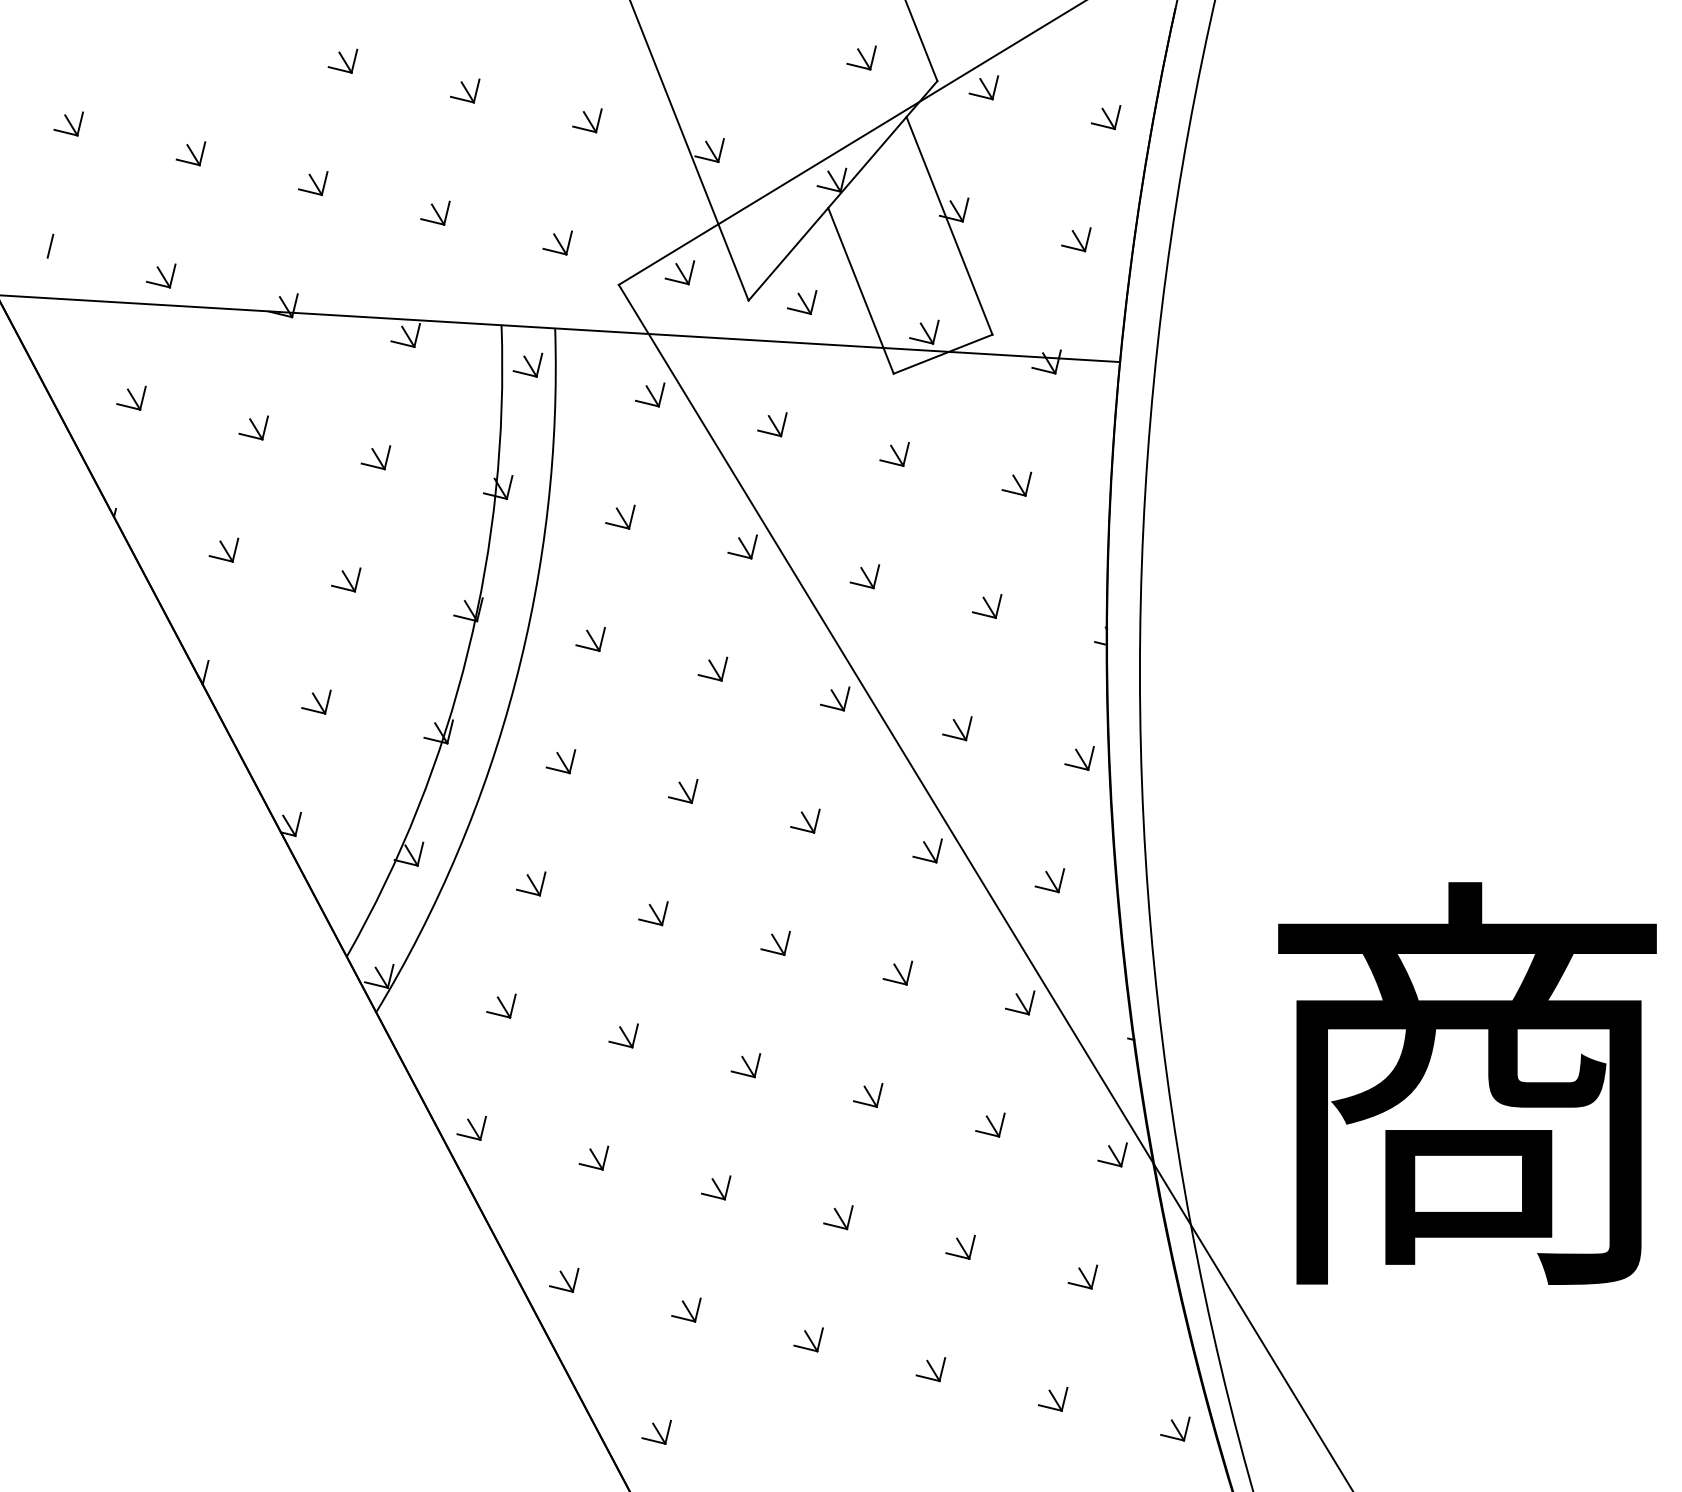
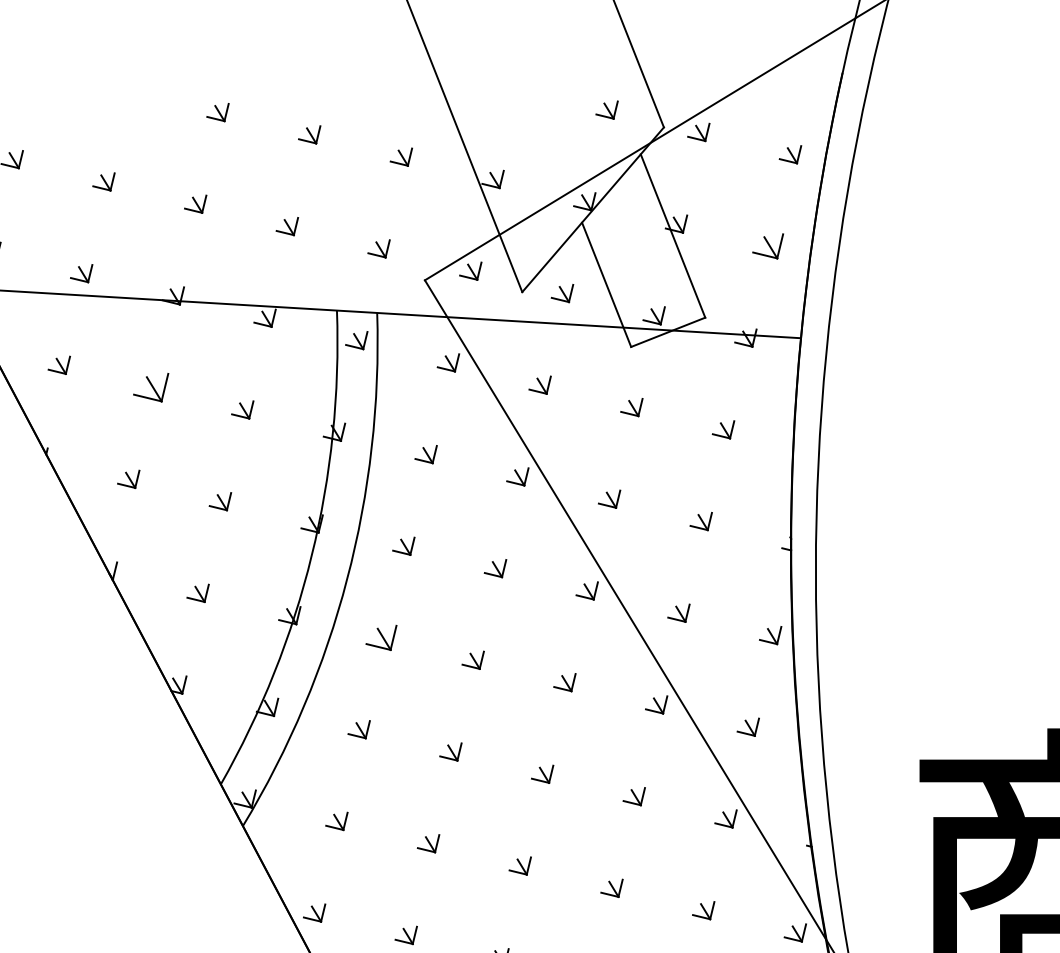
part: (1076, 239) -> (768, 246), size x1.4
part: (253, 427) -> (150, 387), size x1.6
part: (560, 761) -> (381, 637), size x1.4

